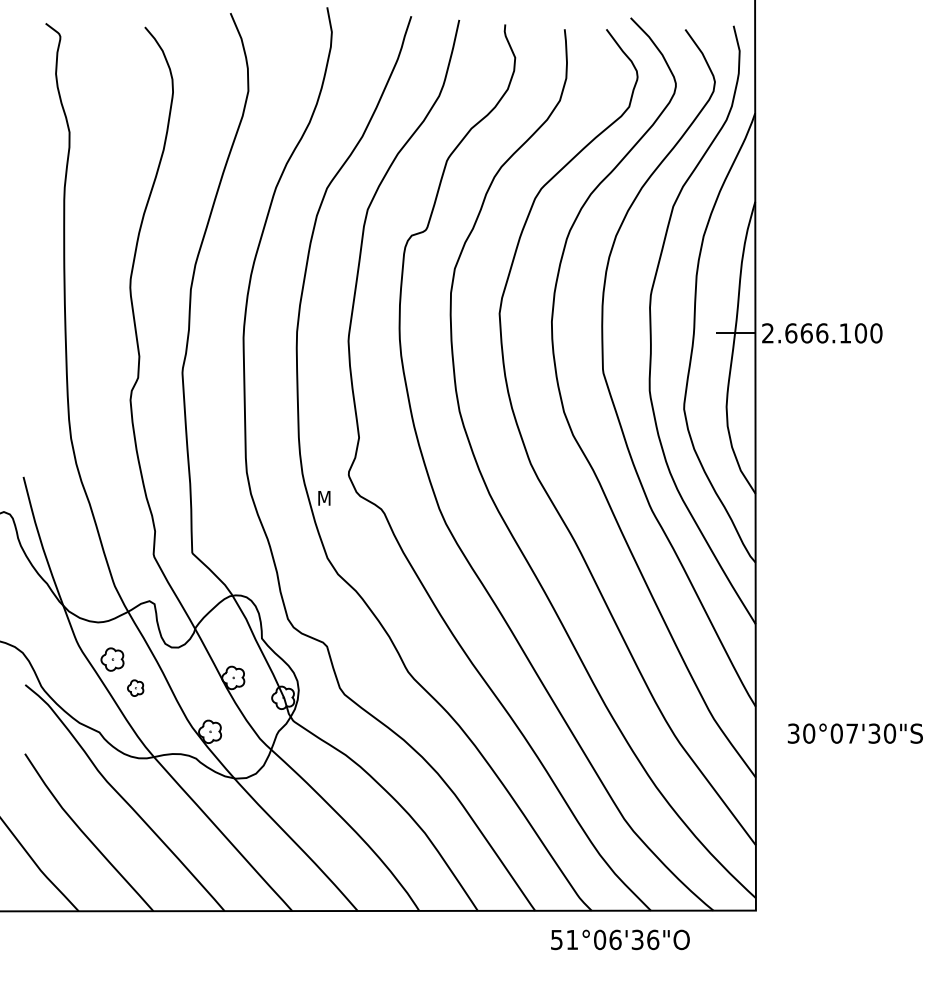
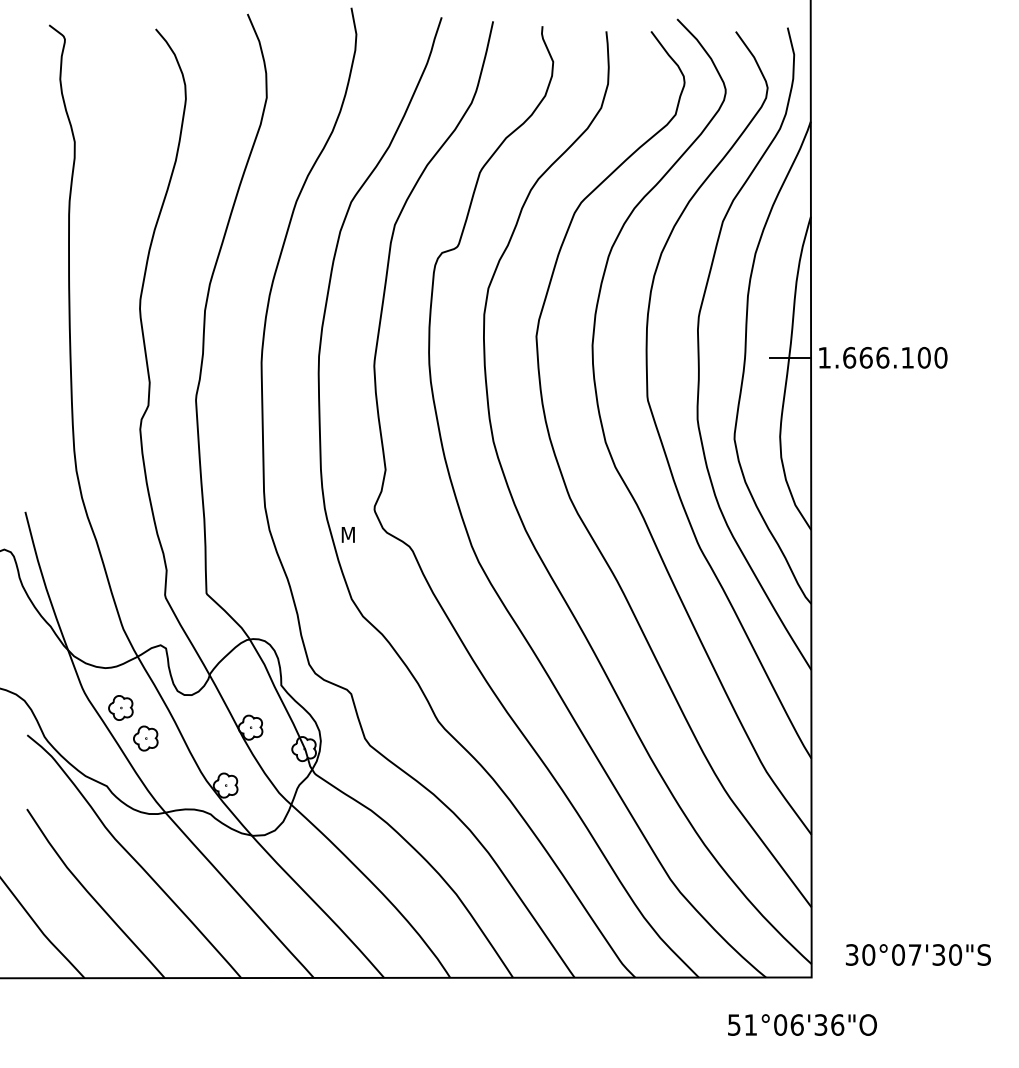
text: (767, 333) -> (824, 357), 2.666.100 -> 1.666.100
part: (135, 688) -> (145, 739), size x1.43
text: (854, 733) -> (917, 954), moved
text: (620, 939) -> (802, 1024), moved

